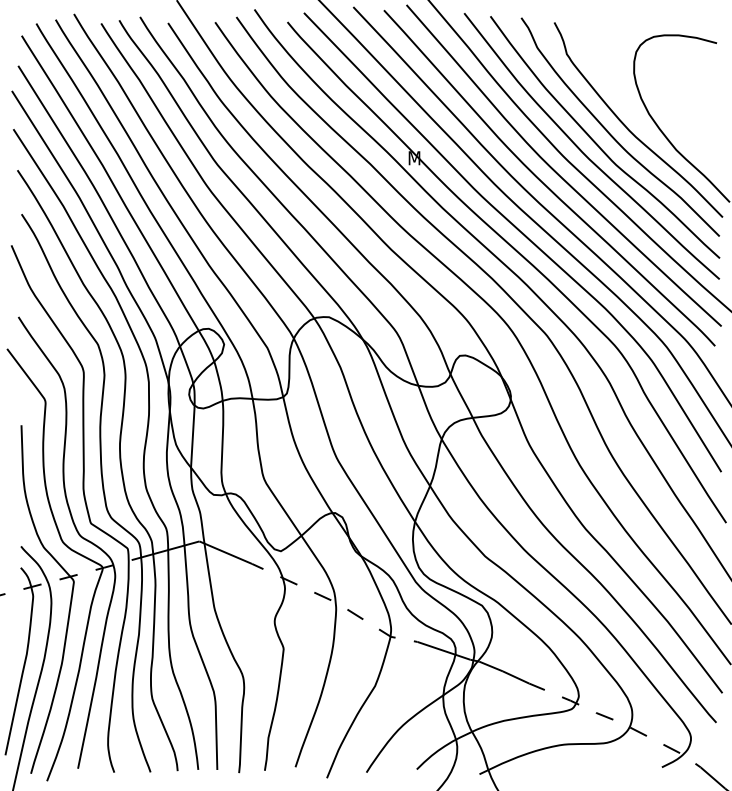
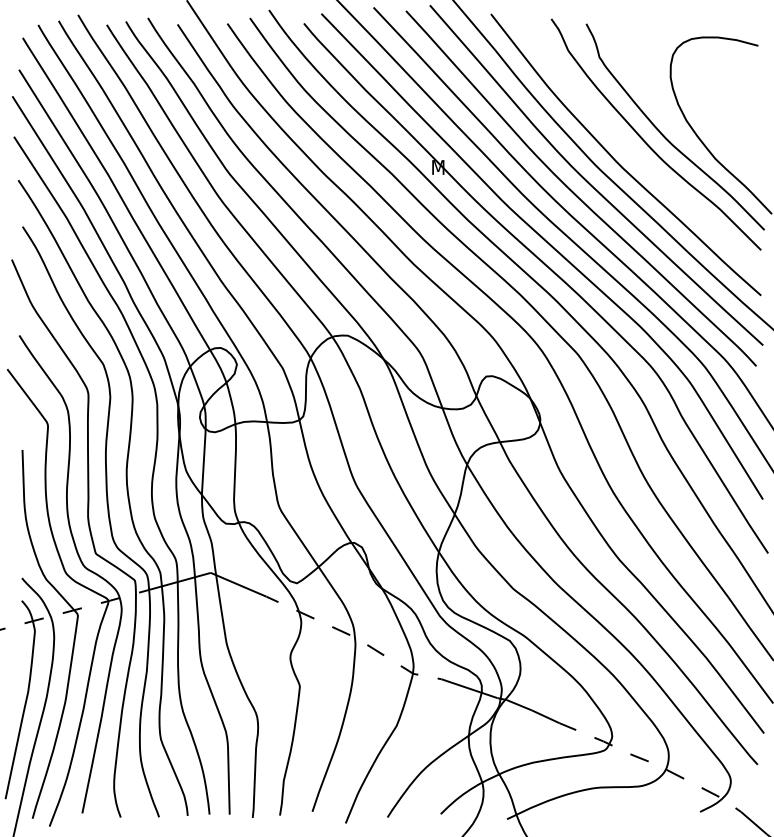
curve: (598, 144) -> (632, 152), removed

